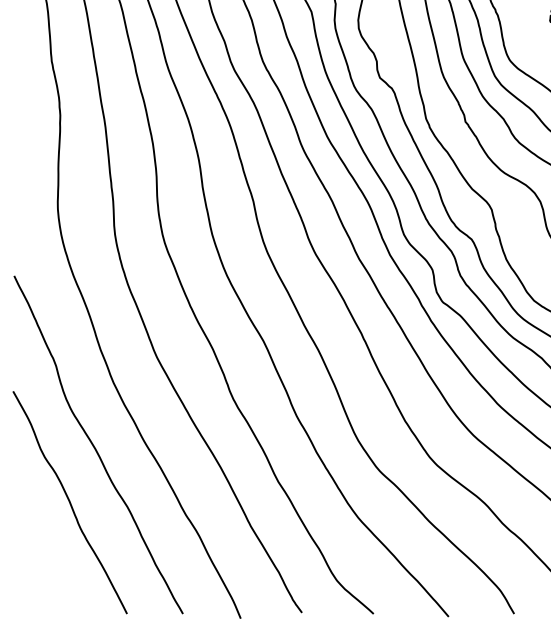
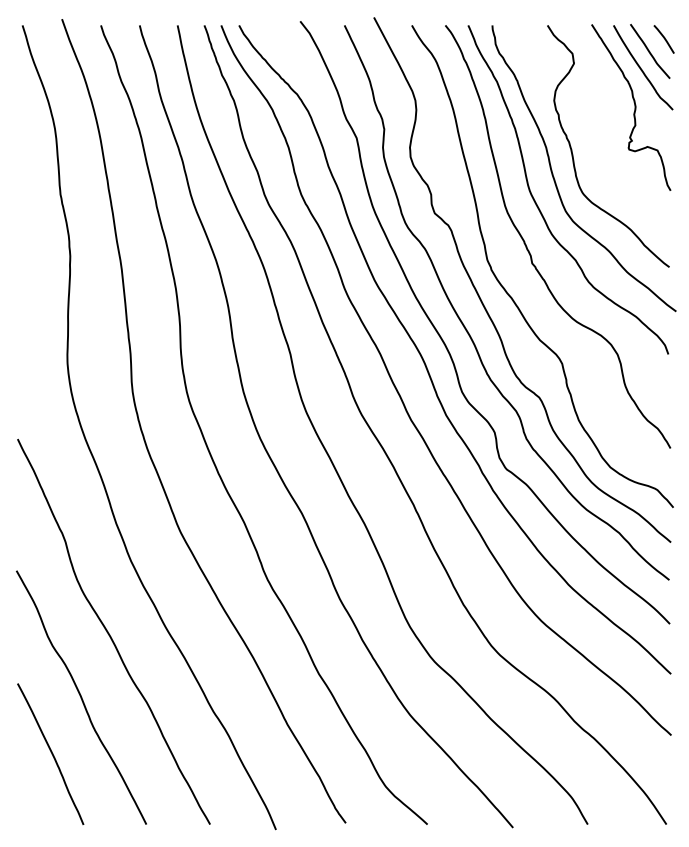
curve: (42, 550) -> (50, 752), added

